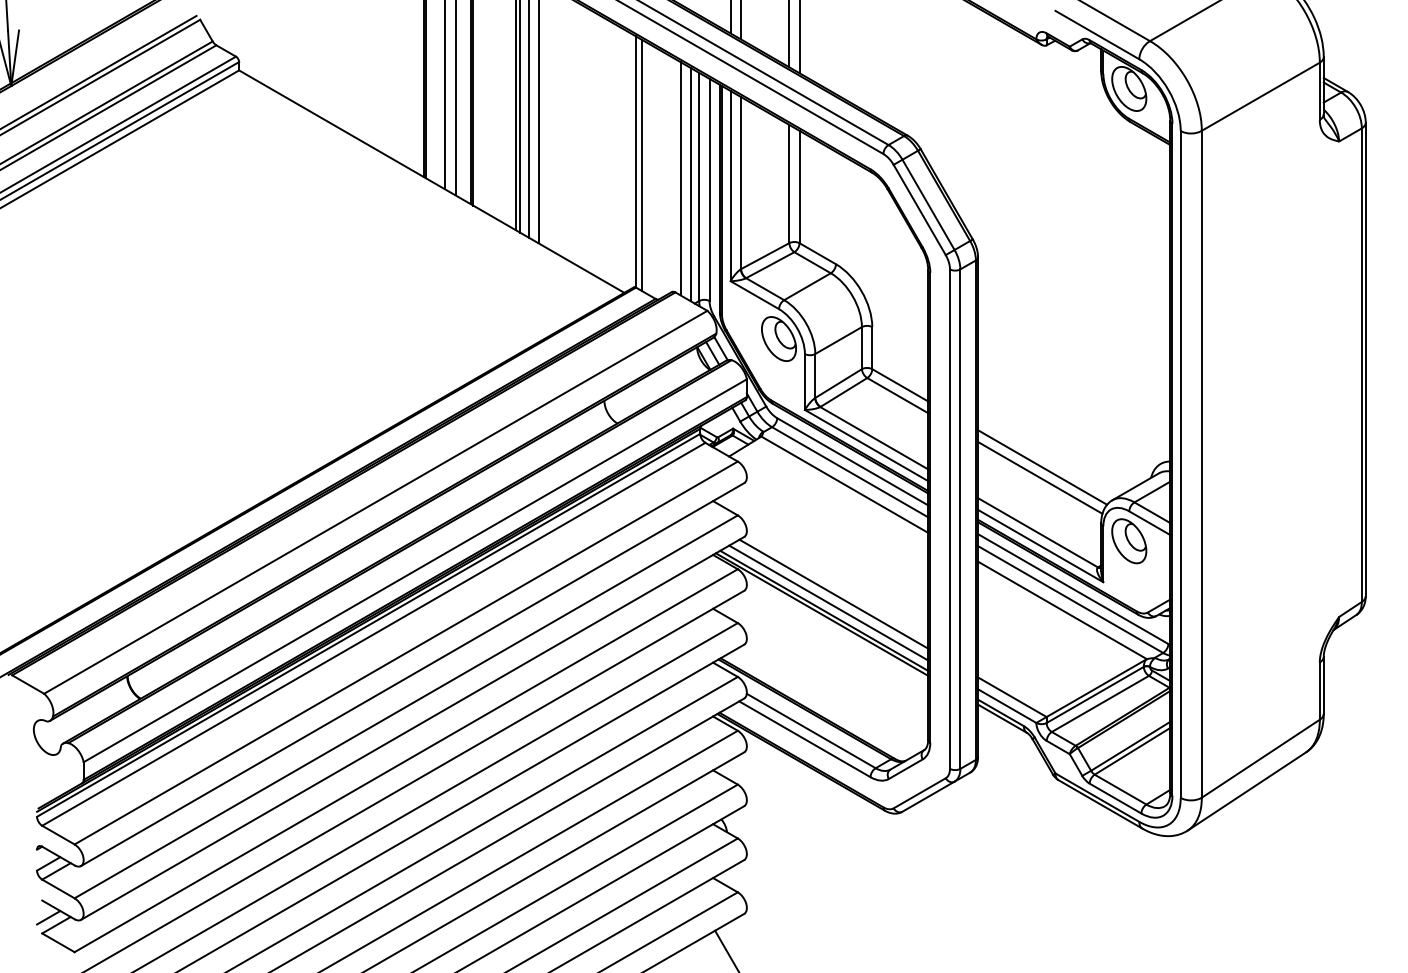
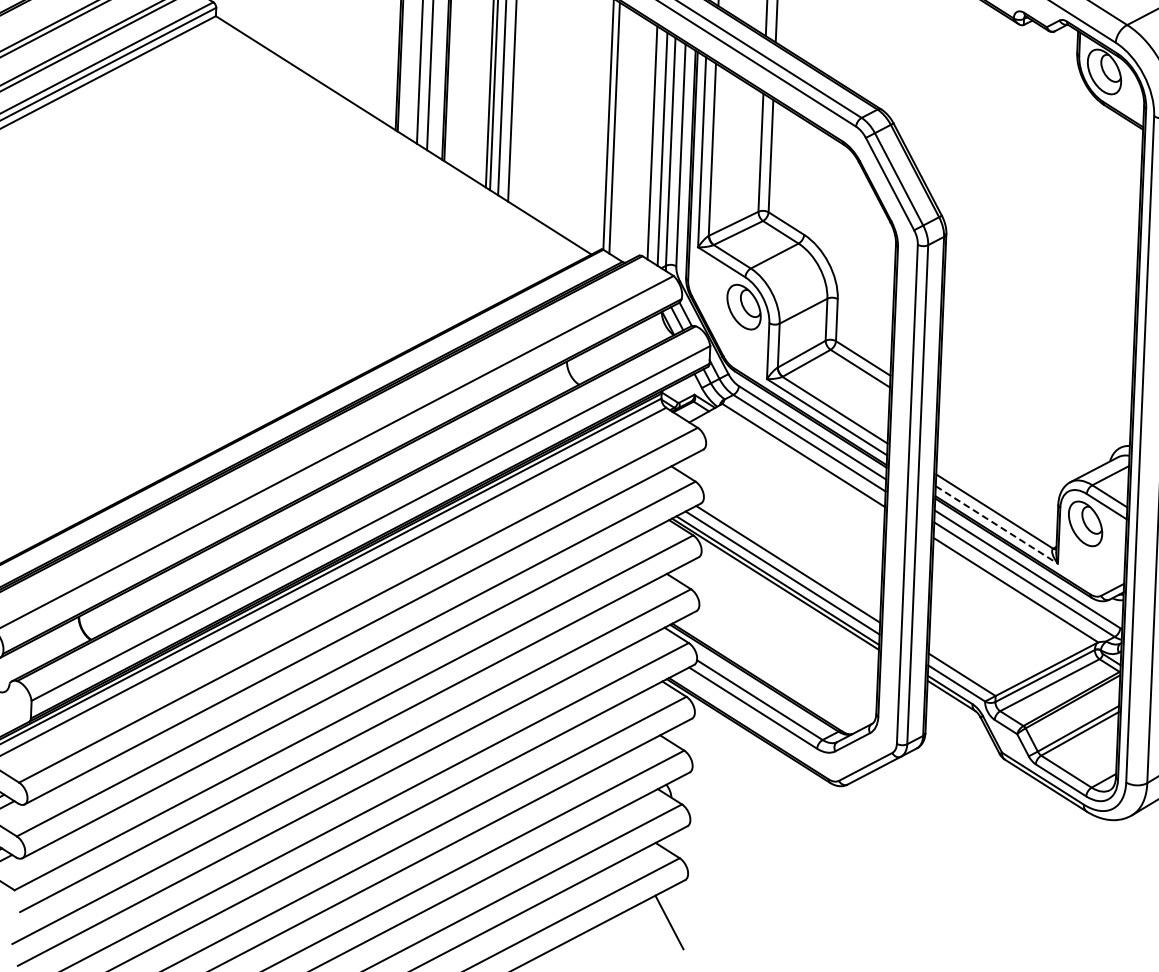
line: (1042, 467) -> (1001, 446), removed
line: (1040, 477) -> (999, 456), removed
line: (1041, 546) -> (997, 525), solid -> dashed

